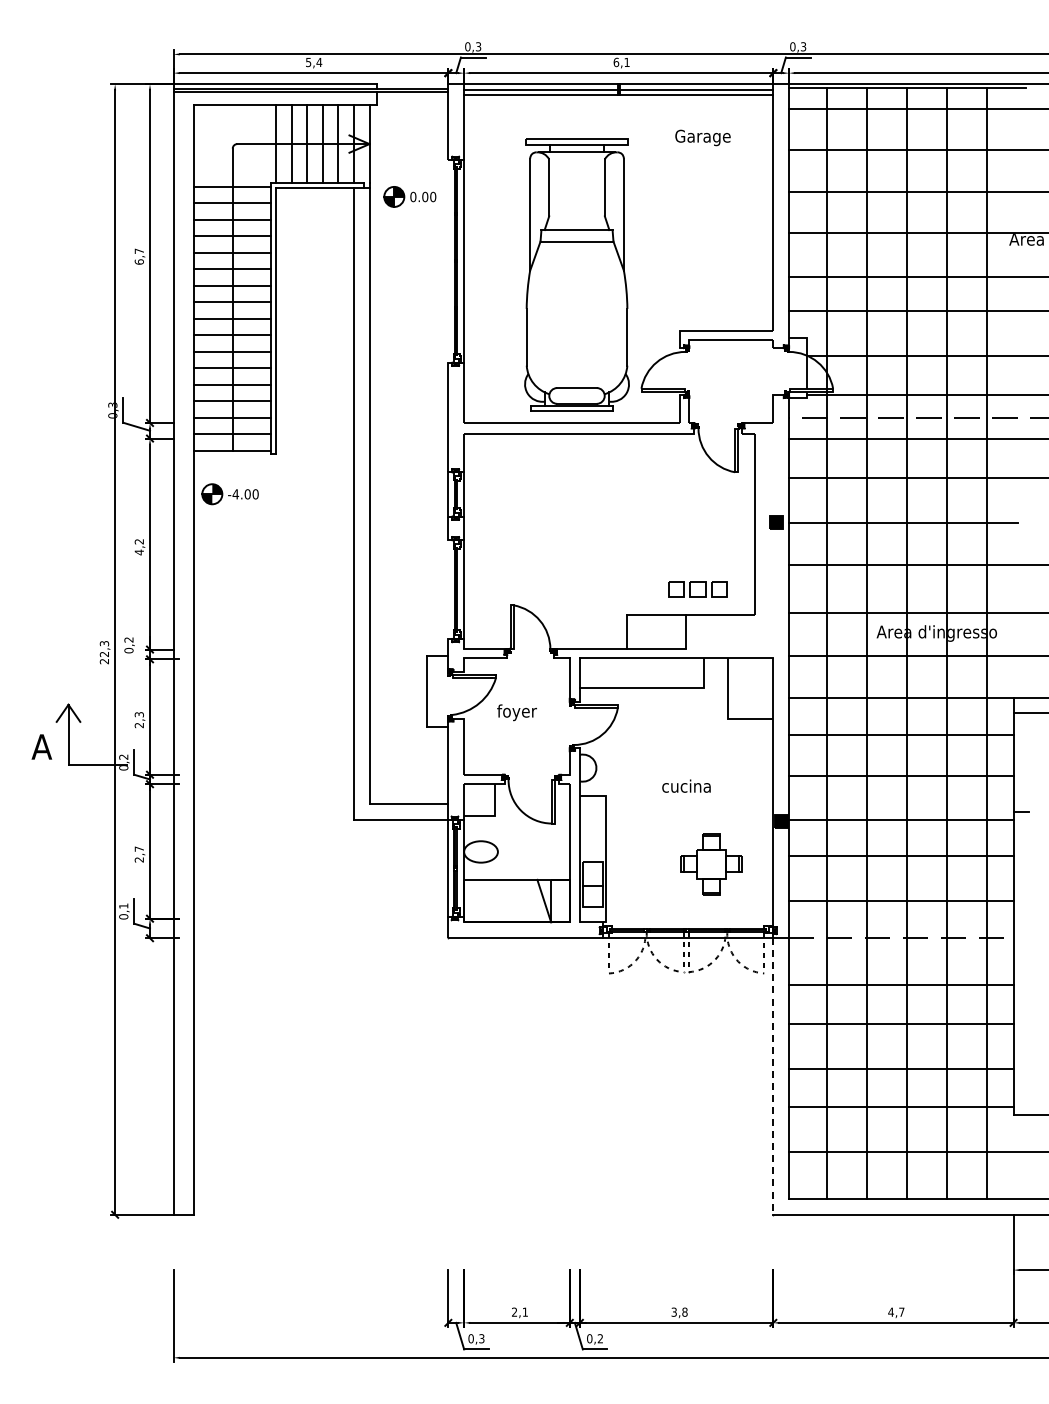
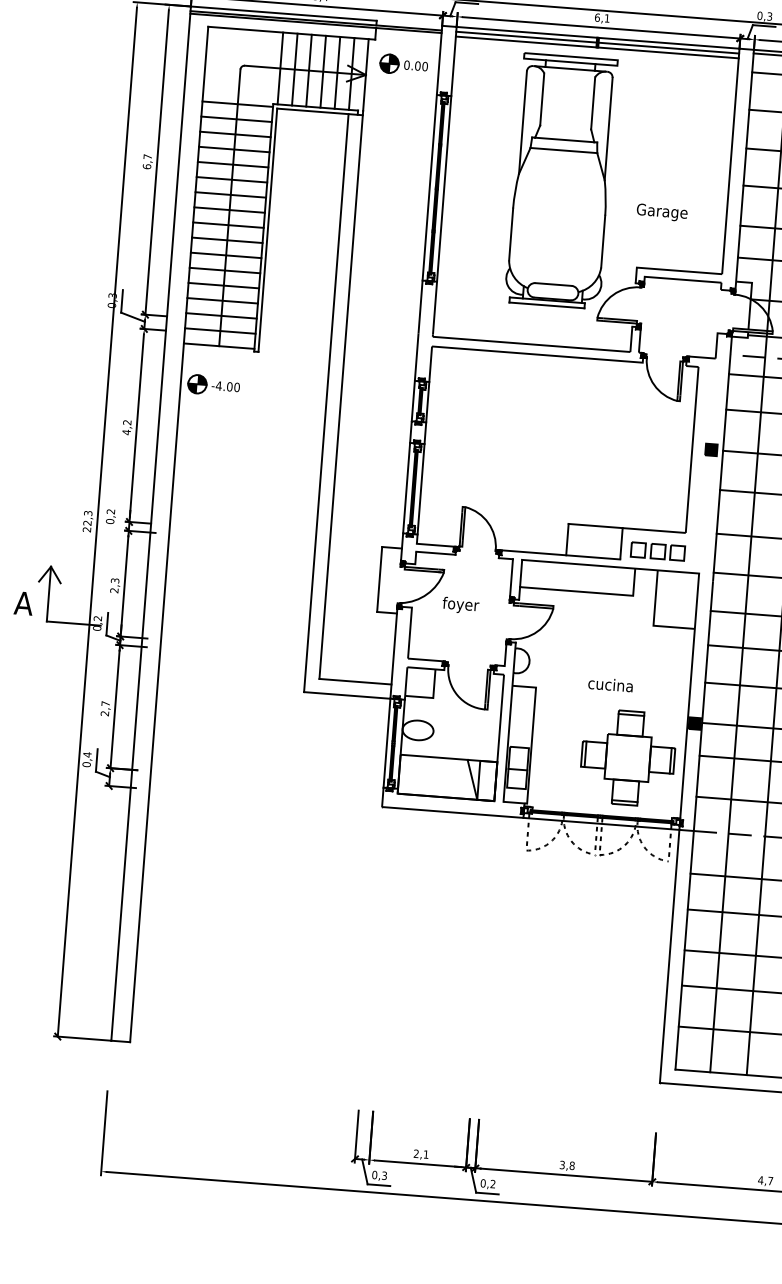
text: (702, 137) -> (661, 212), moved
part: (409, 196) -> (403, 64), moved
line: (448, 260) -> (429, 187), added
part: (576, 274) -> (561, 180), moved
line: (448, 589) -> (406, 488), added
part: (697, 589) -> (657, 551), moved
part: (711, 863) -> (628, 757), size x1.67
text: (123, 906) -> (87, 755), 0,1 -> 0,4
line: (773, 1077) -> (669, 957), dashed -> solid

